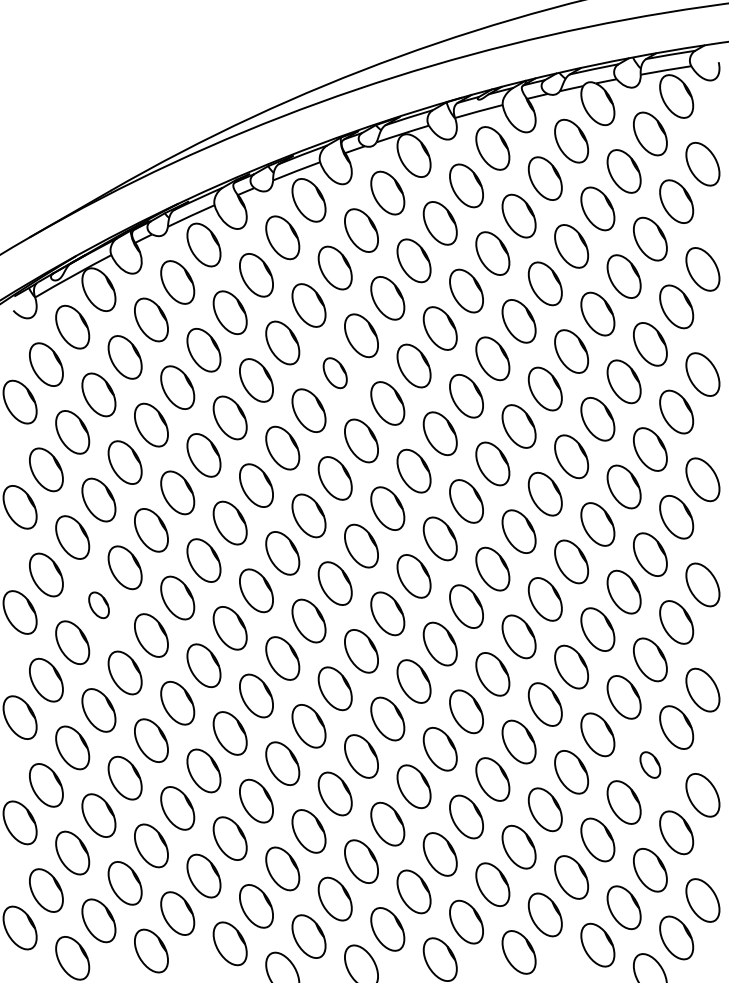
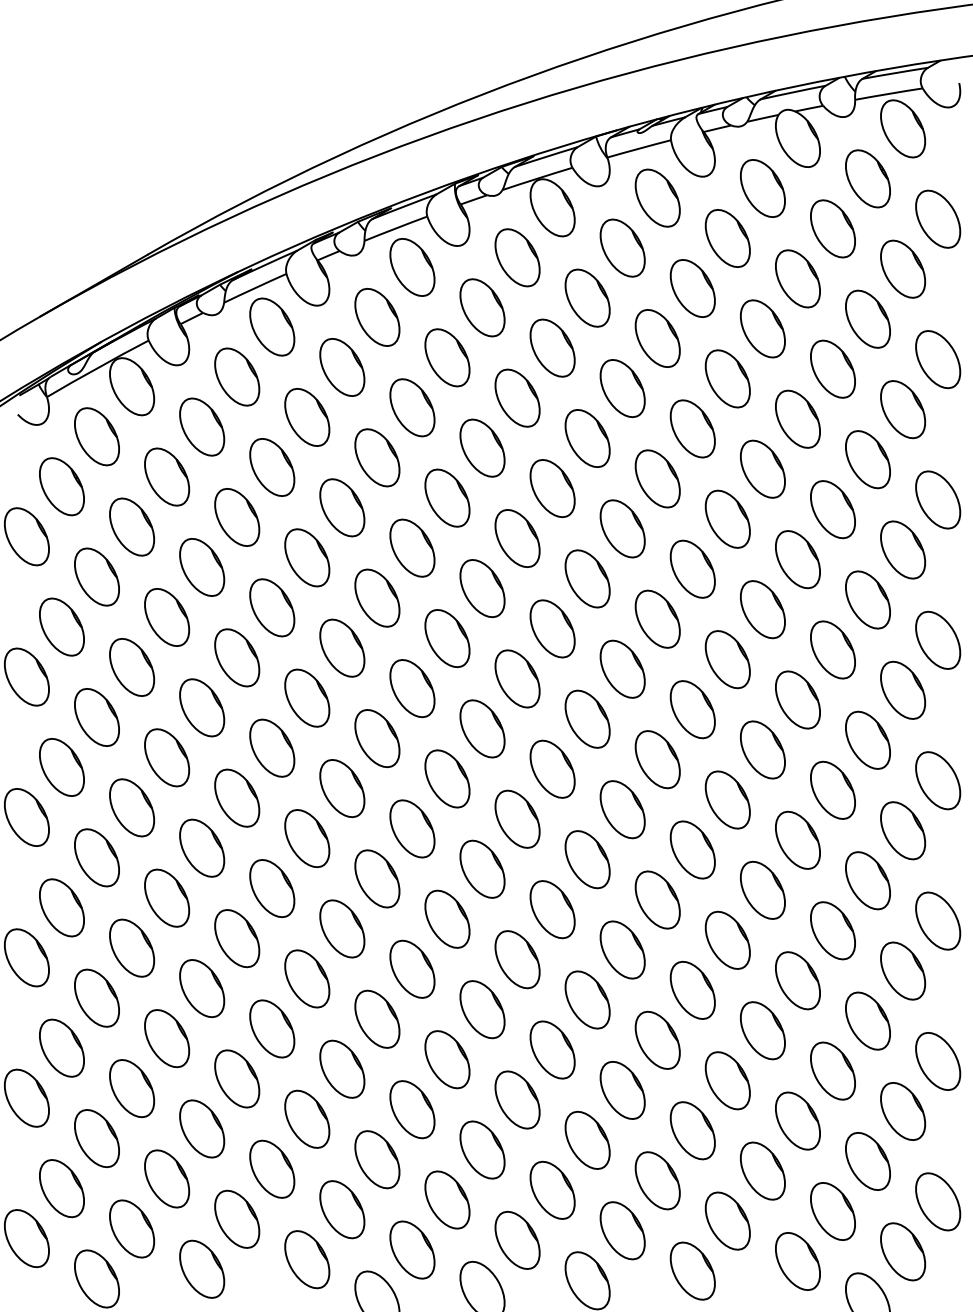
part: (335, 372) -> (447, 497), size x1.43
part: (99, 605) -> (132, 807), size x1.67
part: (649, 764) -> (867, 1020), size x1.67

